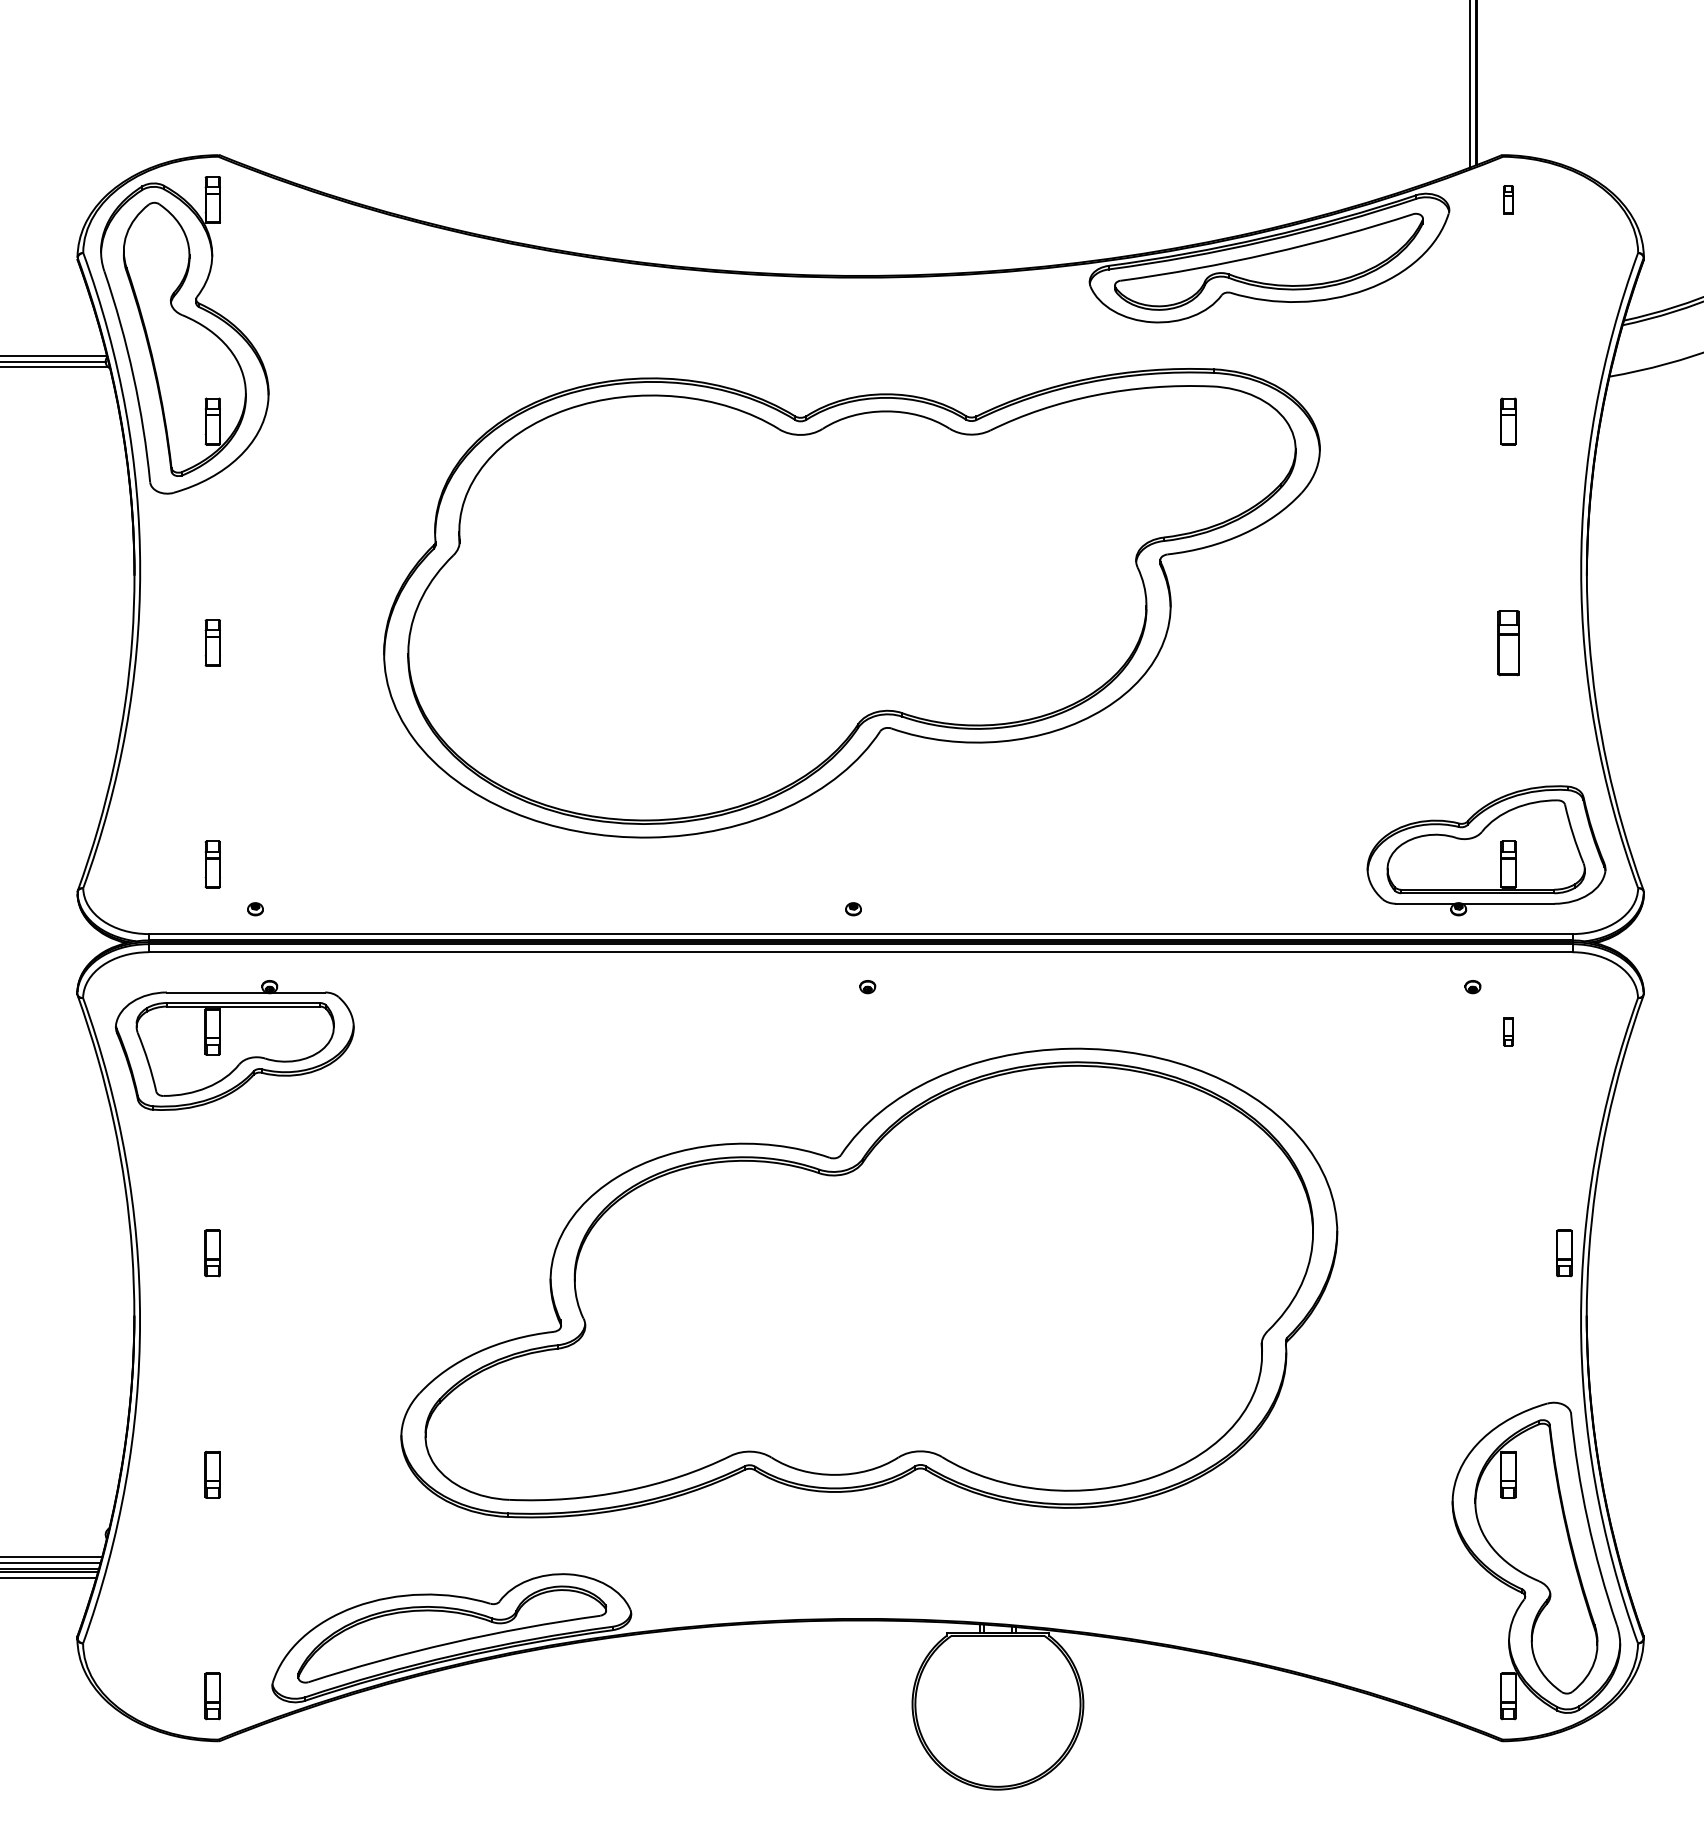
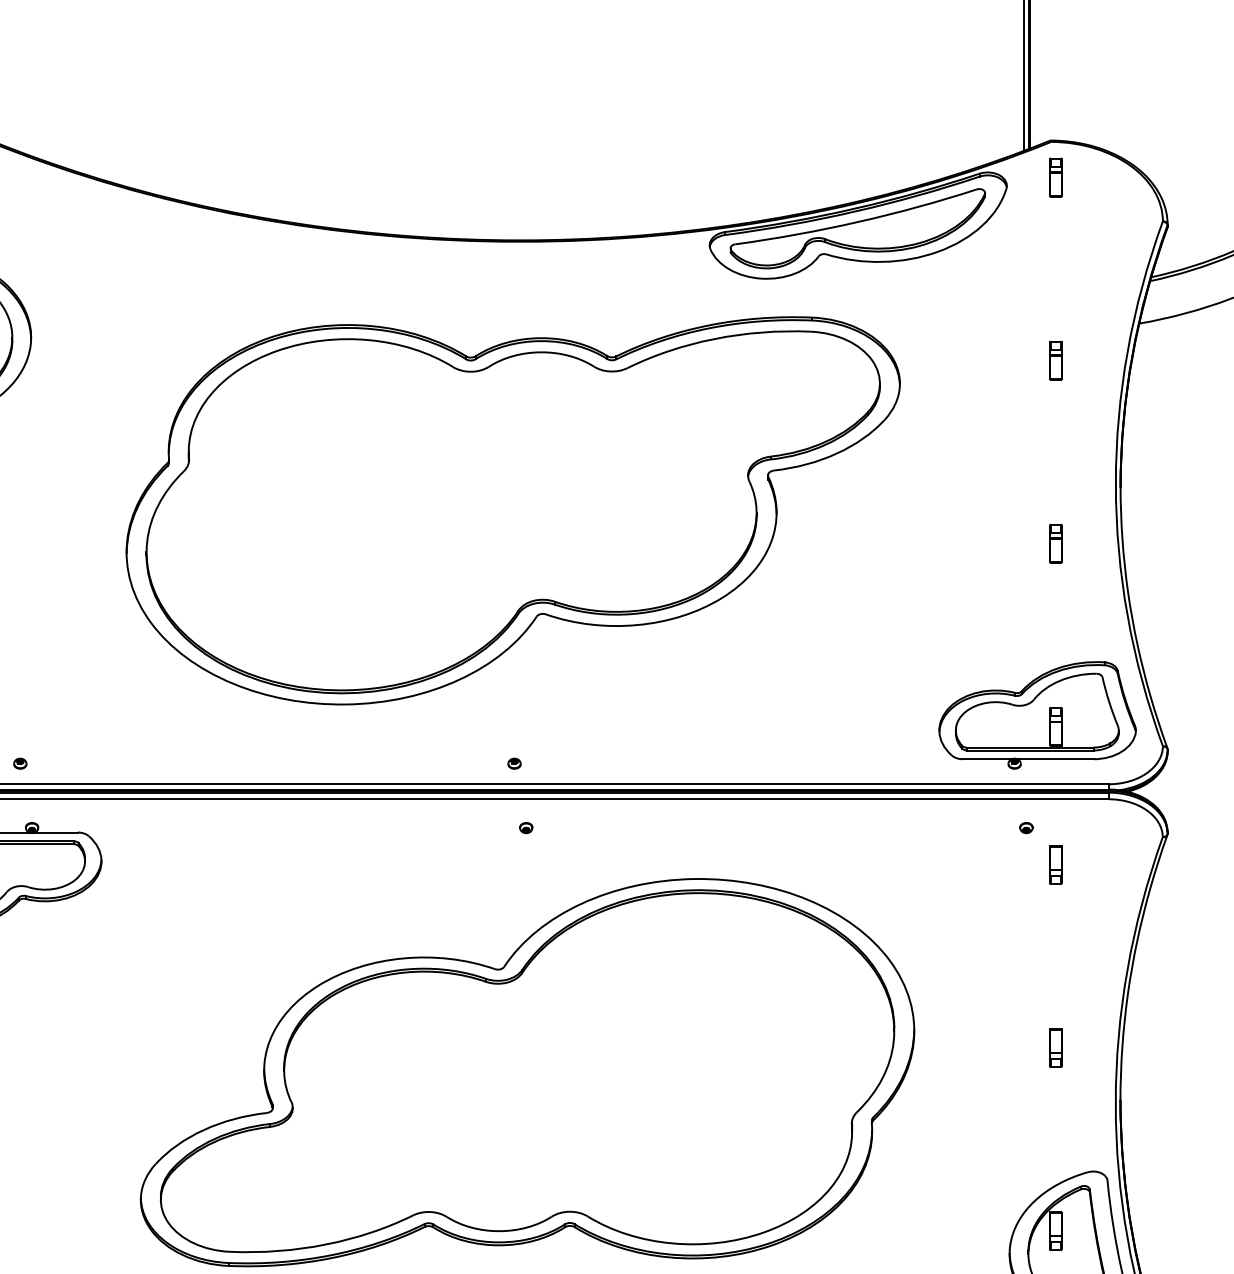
part: (1508, 199) -> (1055, 177), size x1.67
part: (1508, 642) -> (1055, 543), size x0.71
part: (1508, 1031) -> (1055, 864), size x1.67
part: (1564, 1253) -> (1055, 1048), moved

